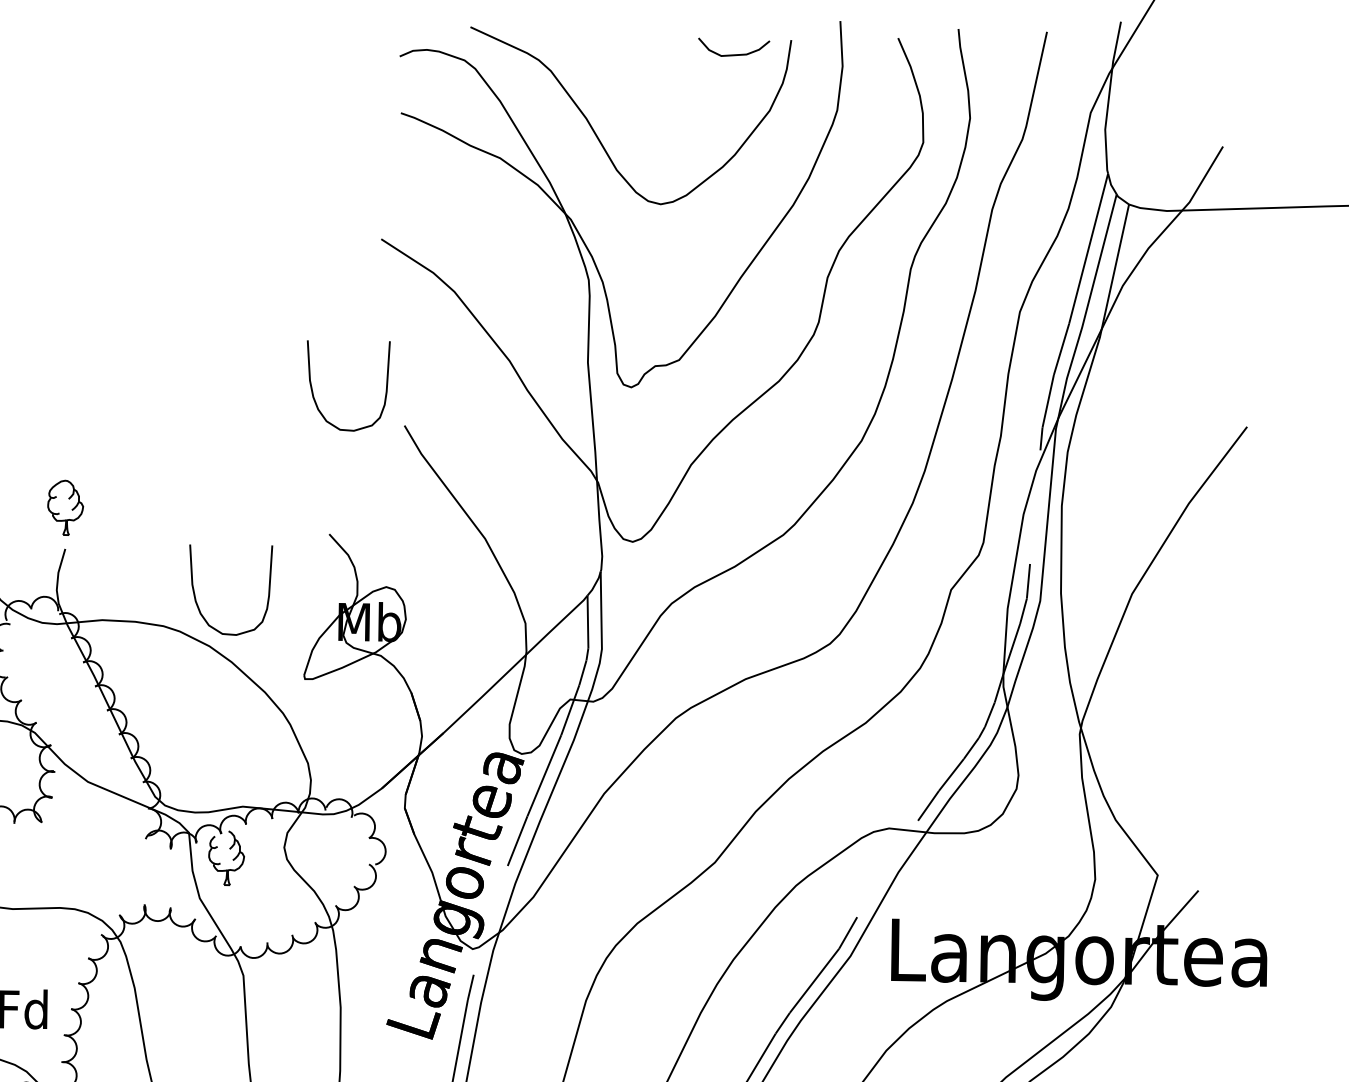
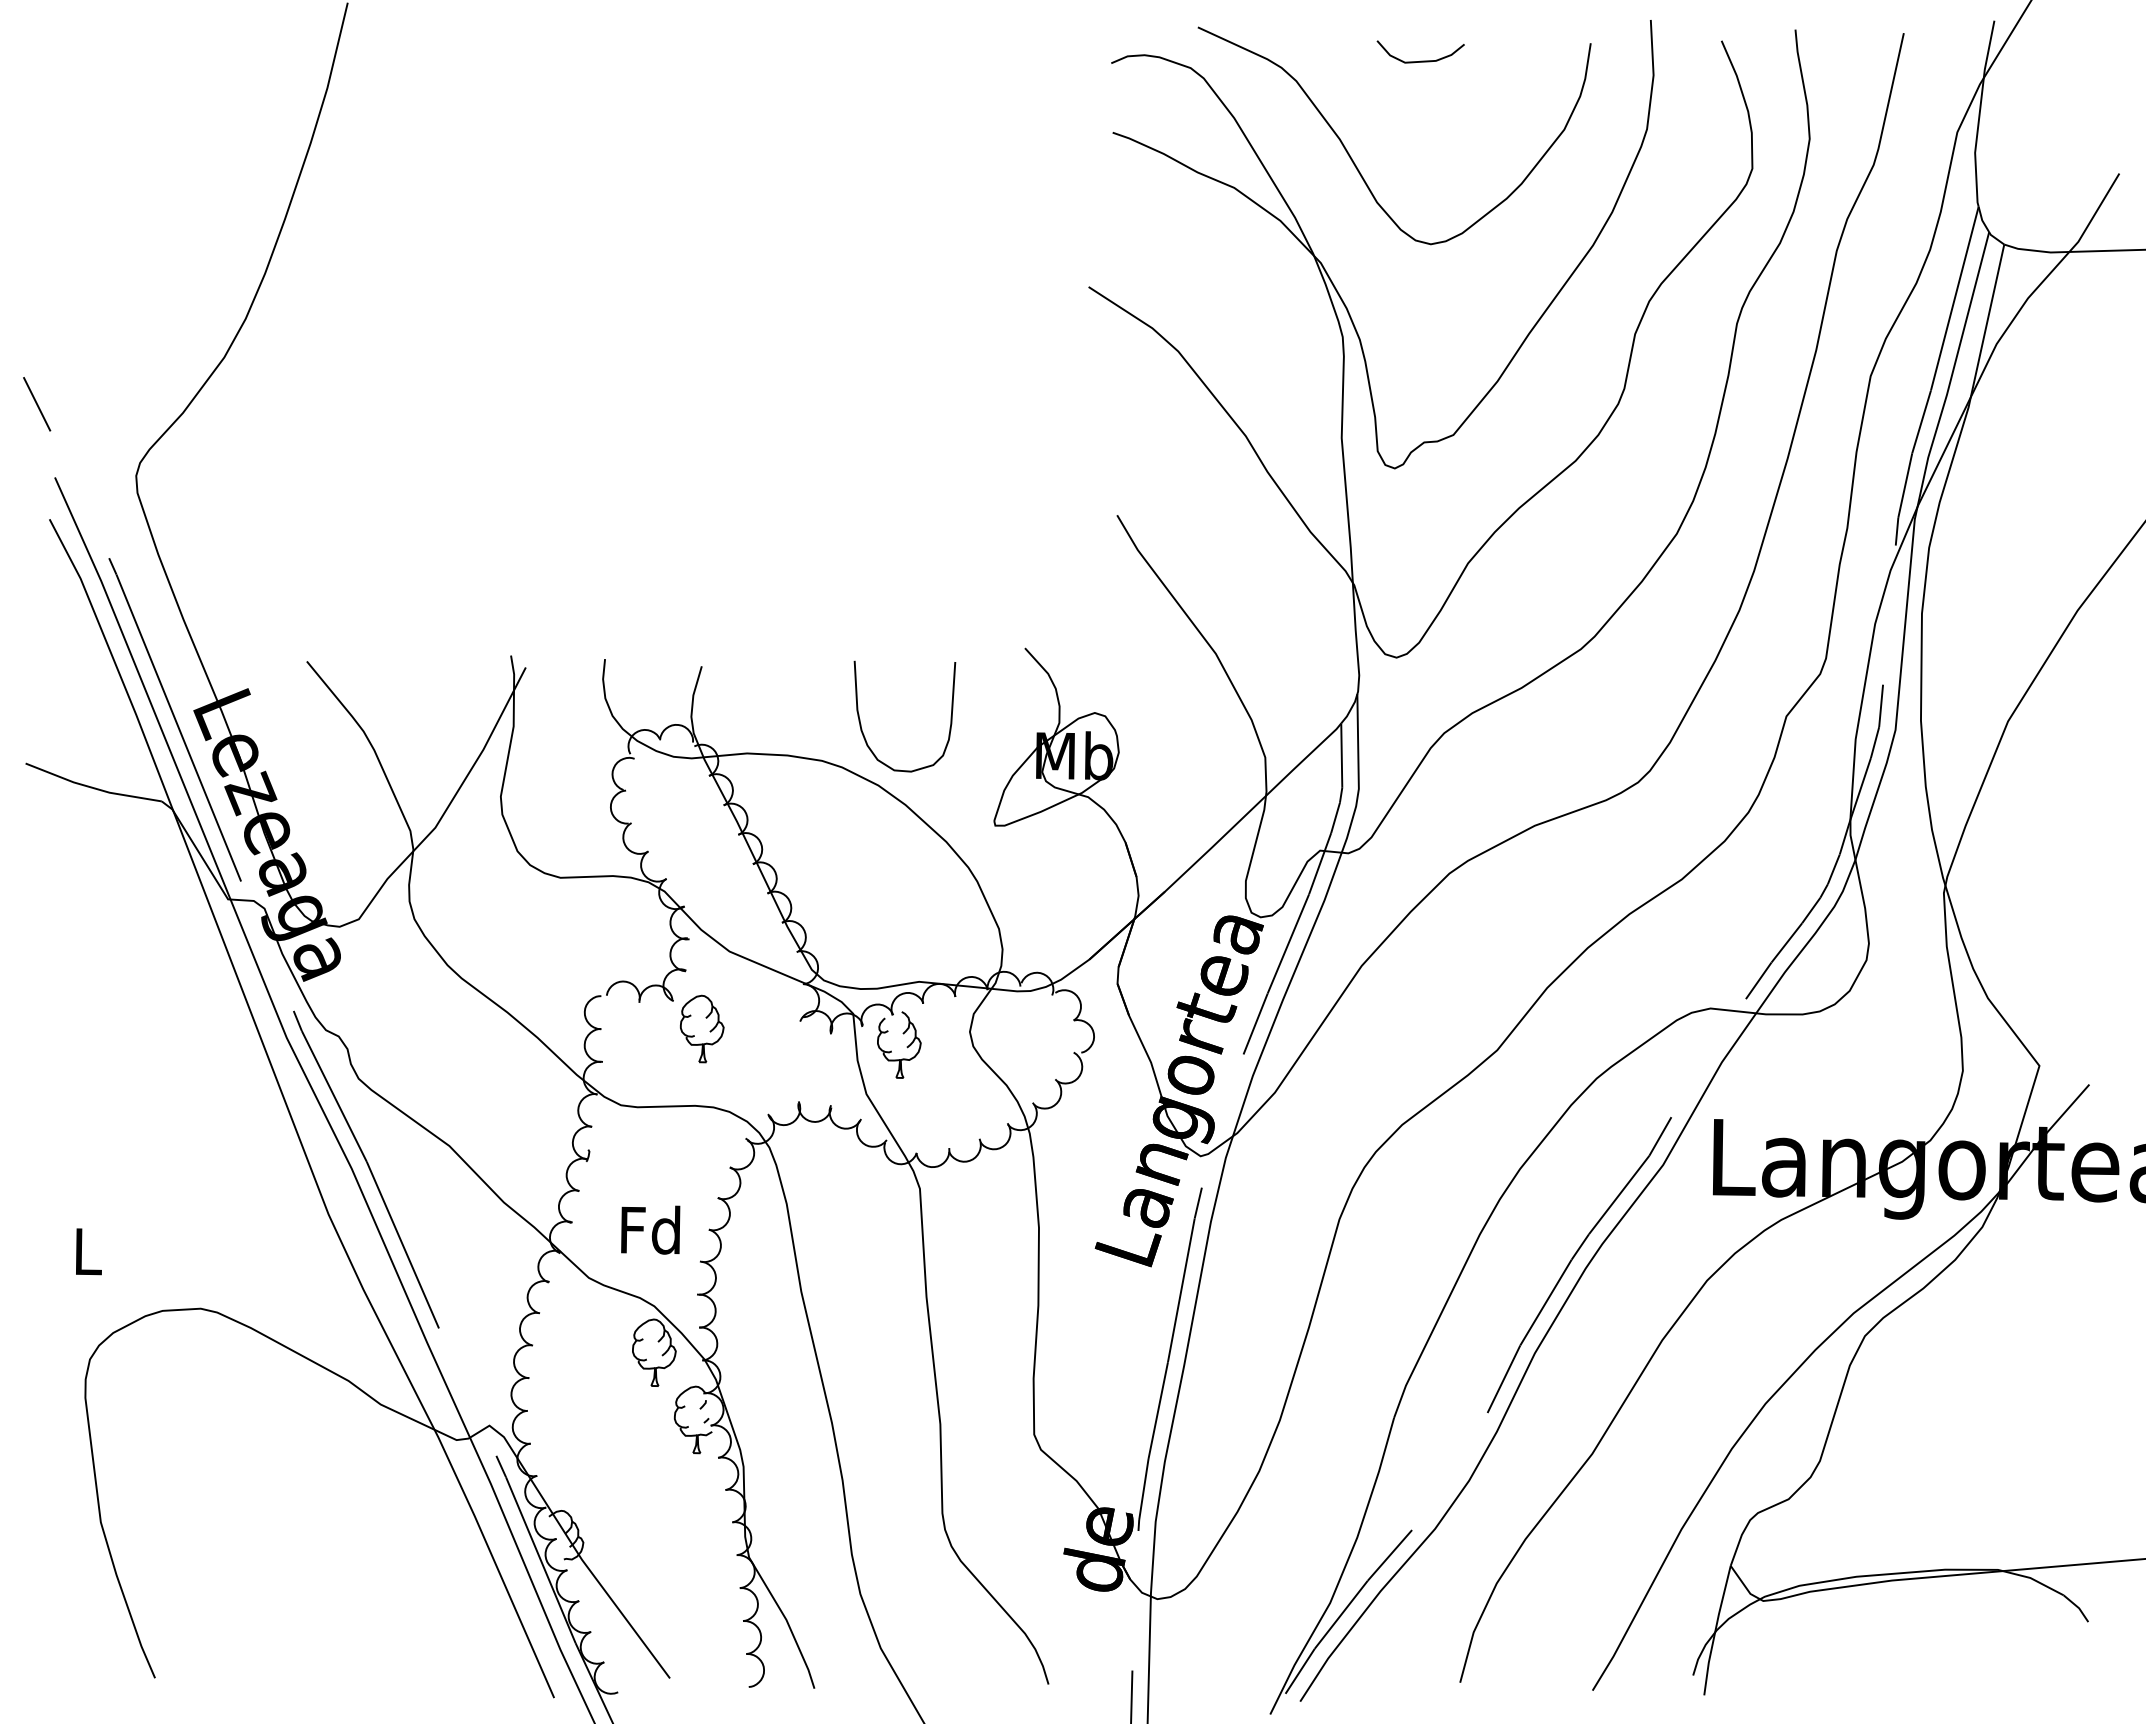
curve: (733, 54) -> (1420, 60), moved
curve: (313, 392) -> (1005, 474), removed
part: (65, 507) -> (702, 1028), moved

